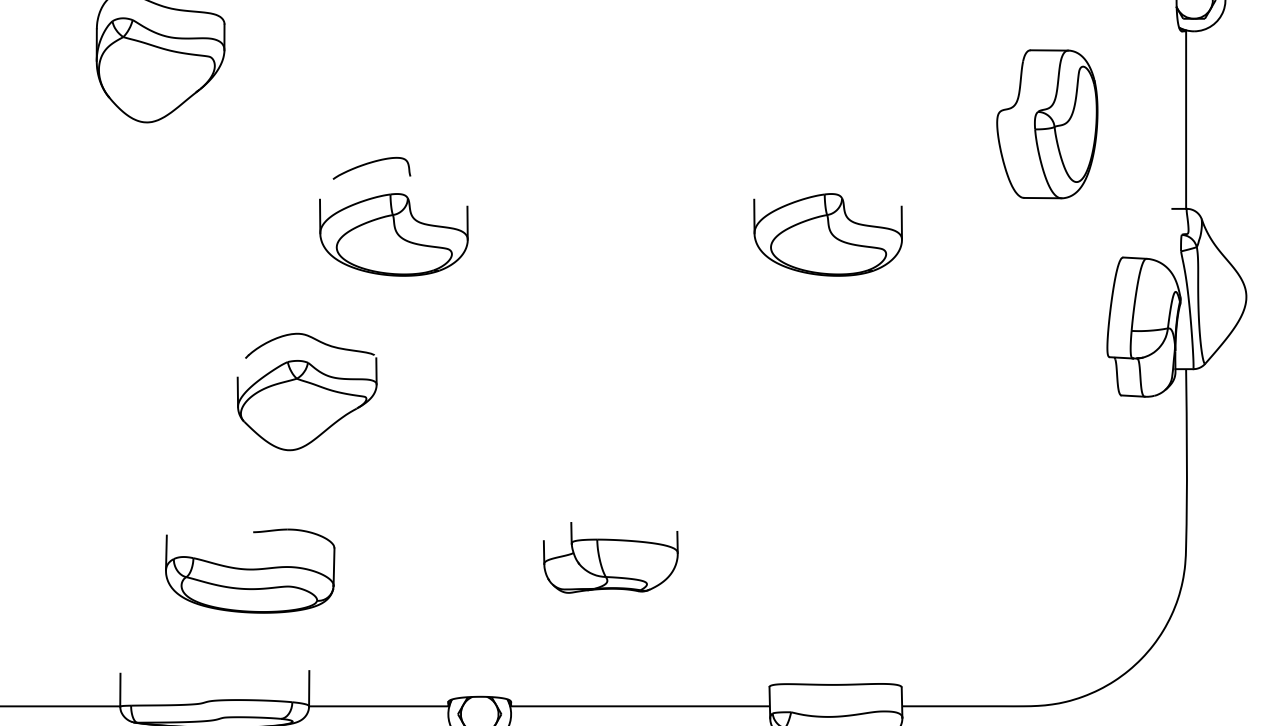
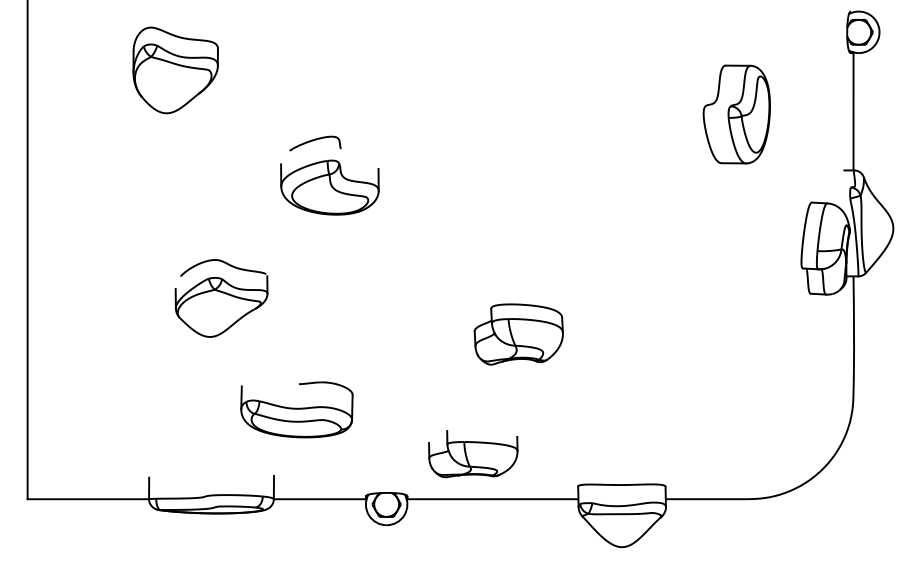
part: (1046, 124) -> (736, 114), moved
part: (827, 234) -> (616, 187), removed
part: (307, 392) -> (221, 298), moved
part: (679, 457) -> (518, 334), added
part: (611, 558) -> (473, 454), moved
part: (249, 570) -> (296, 409), moved

